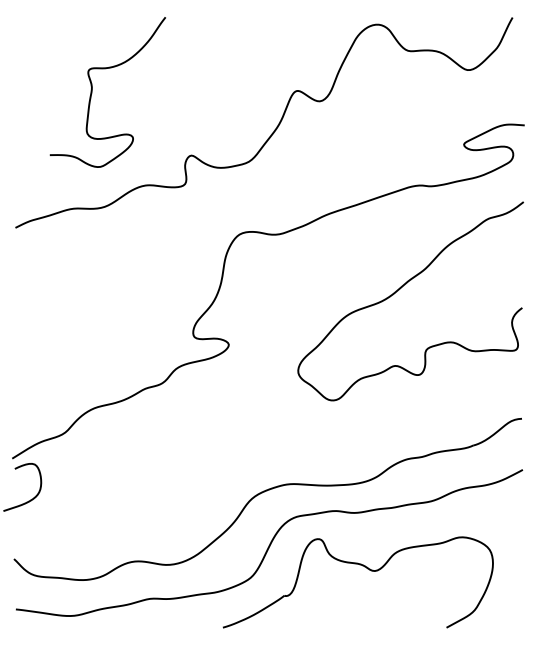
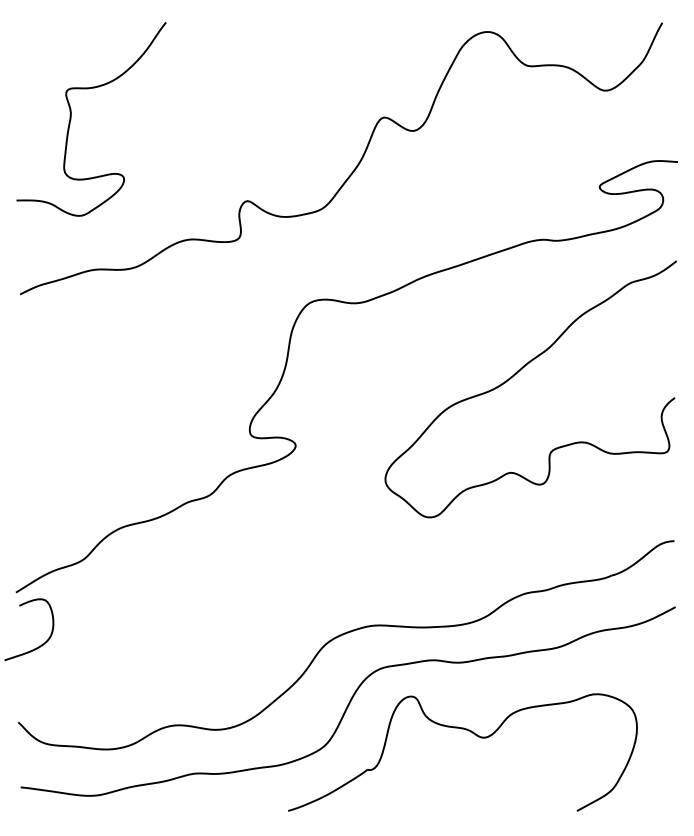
curve: (92, 92) -> (71, 119), moved

